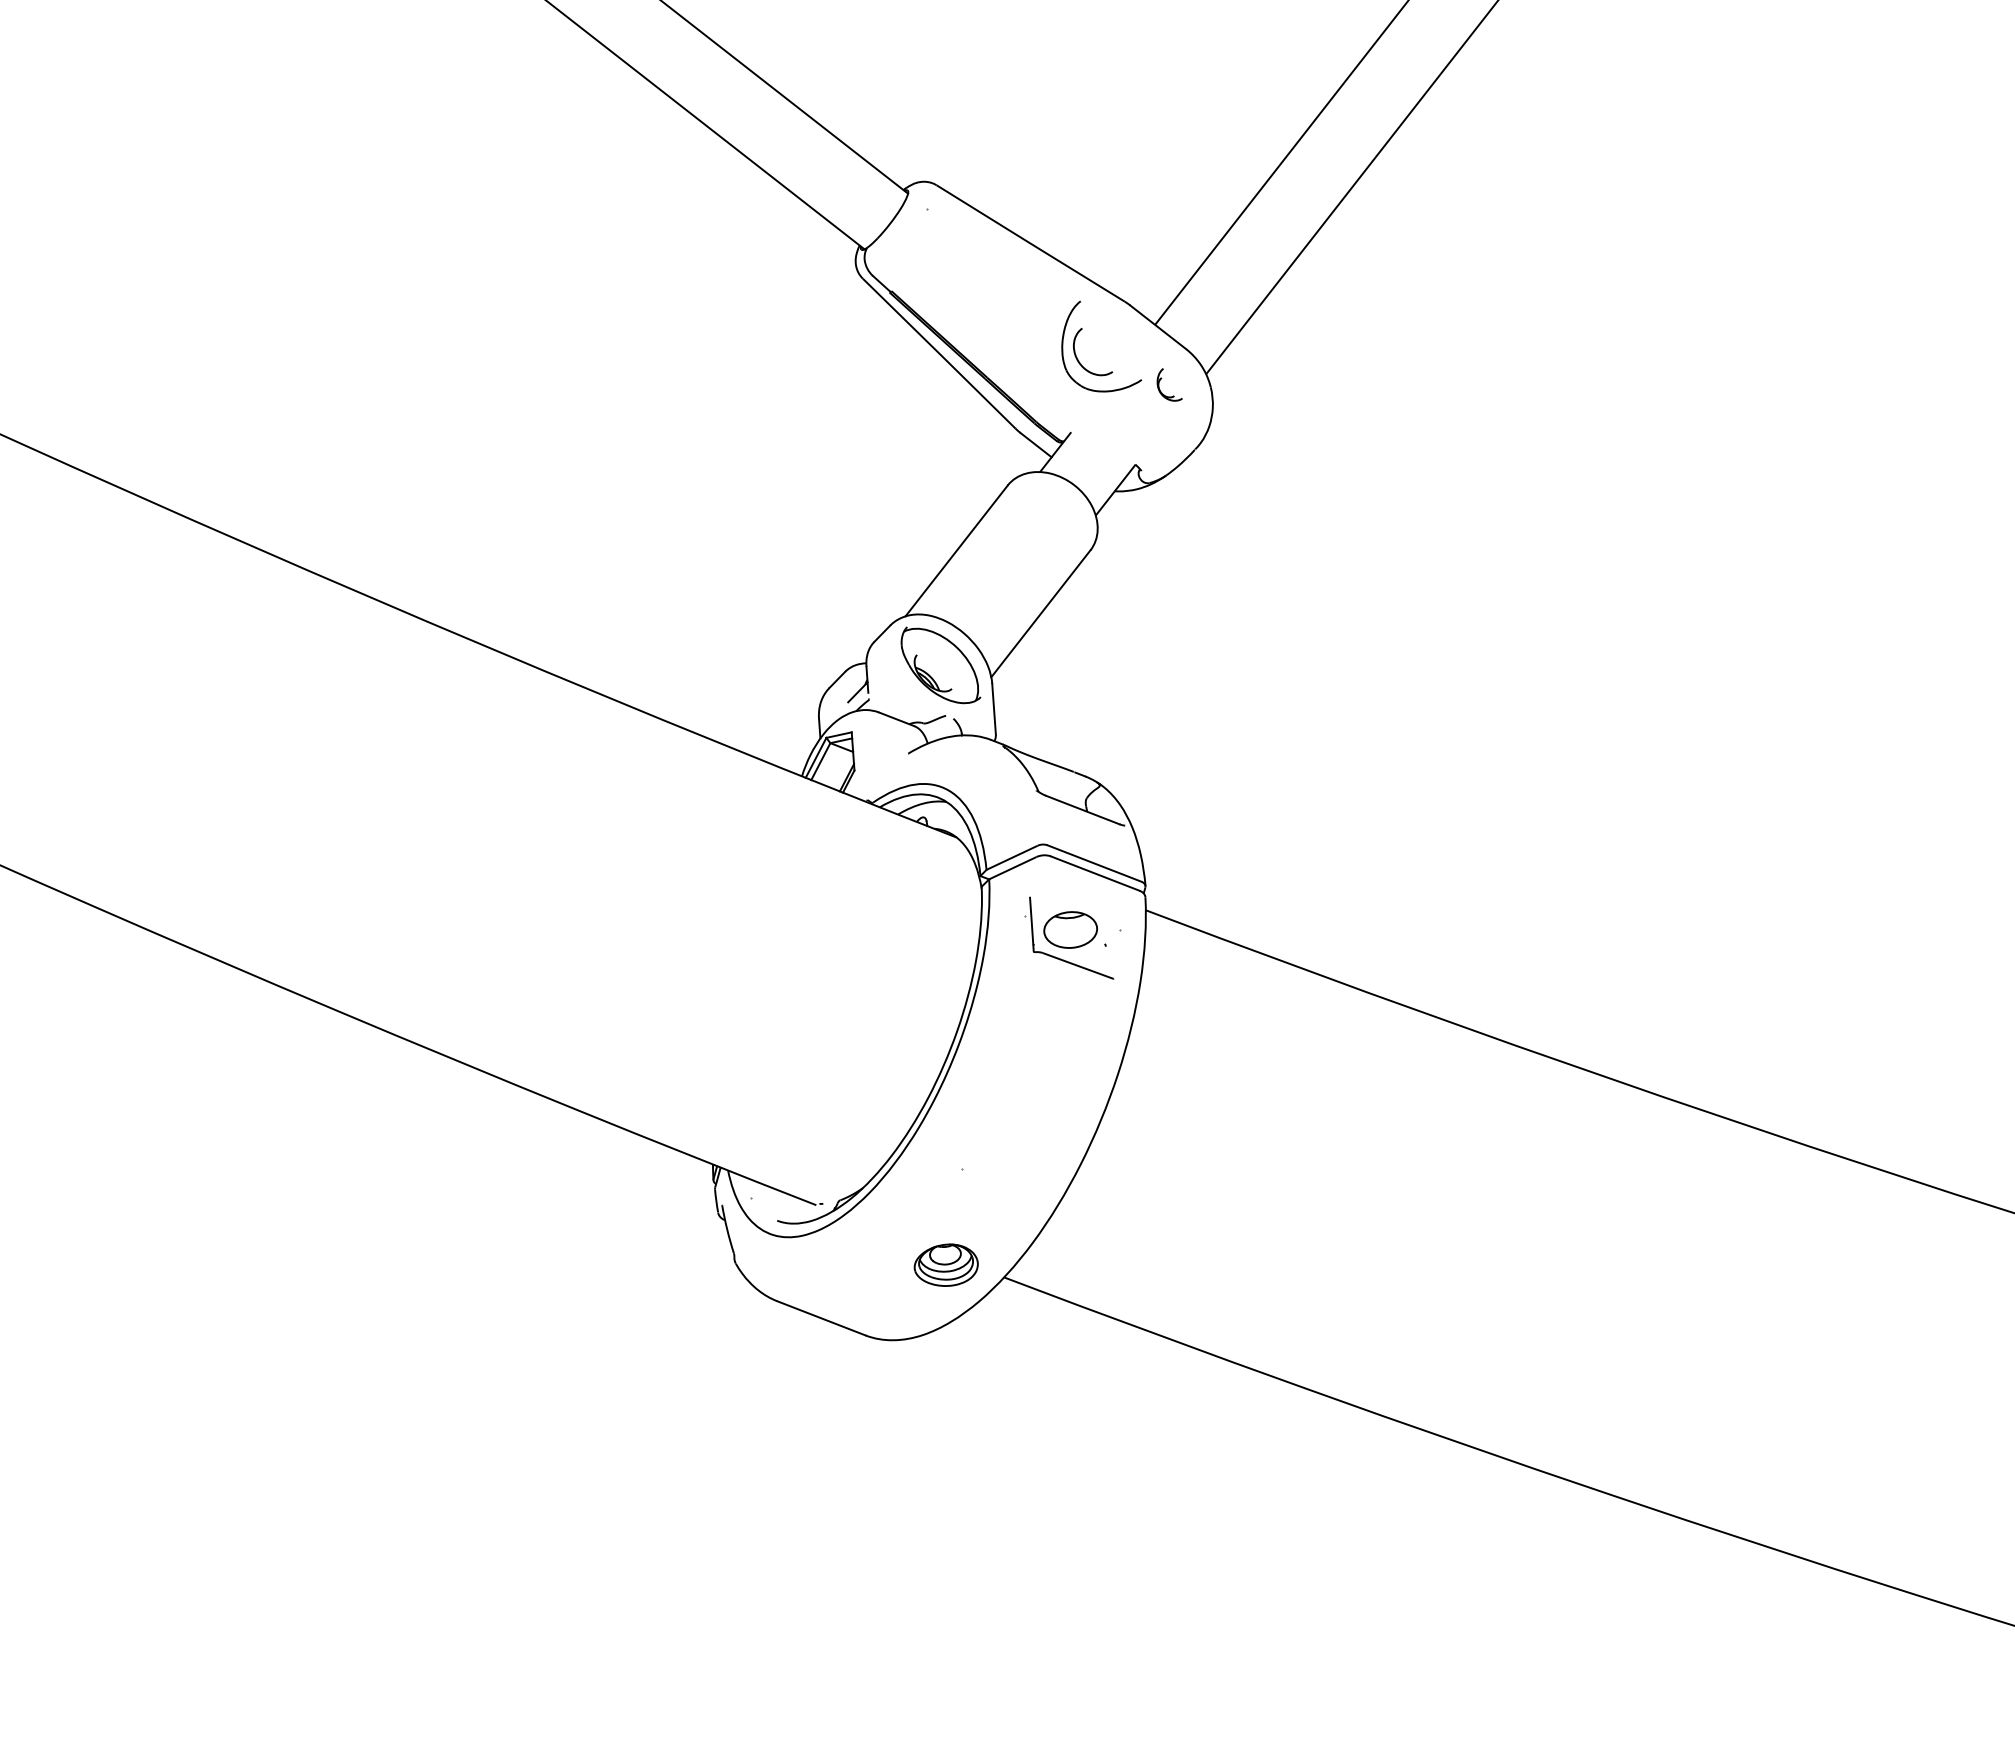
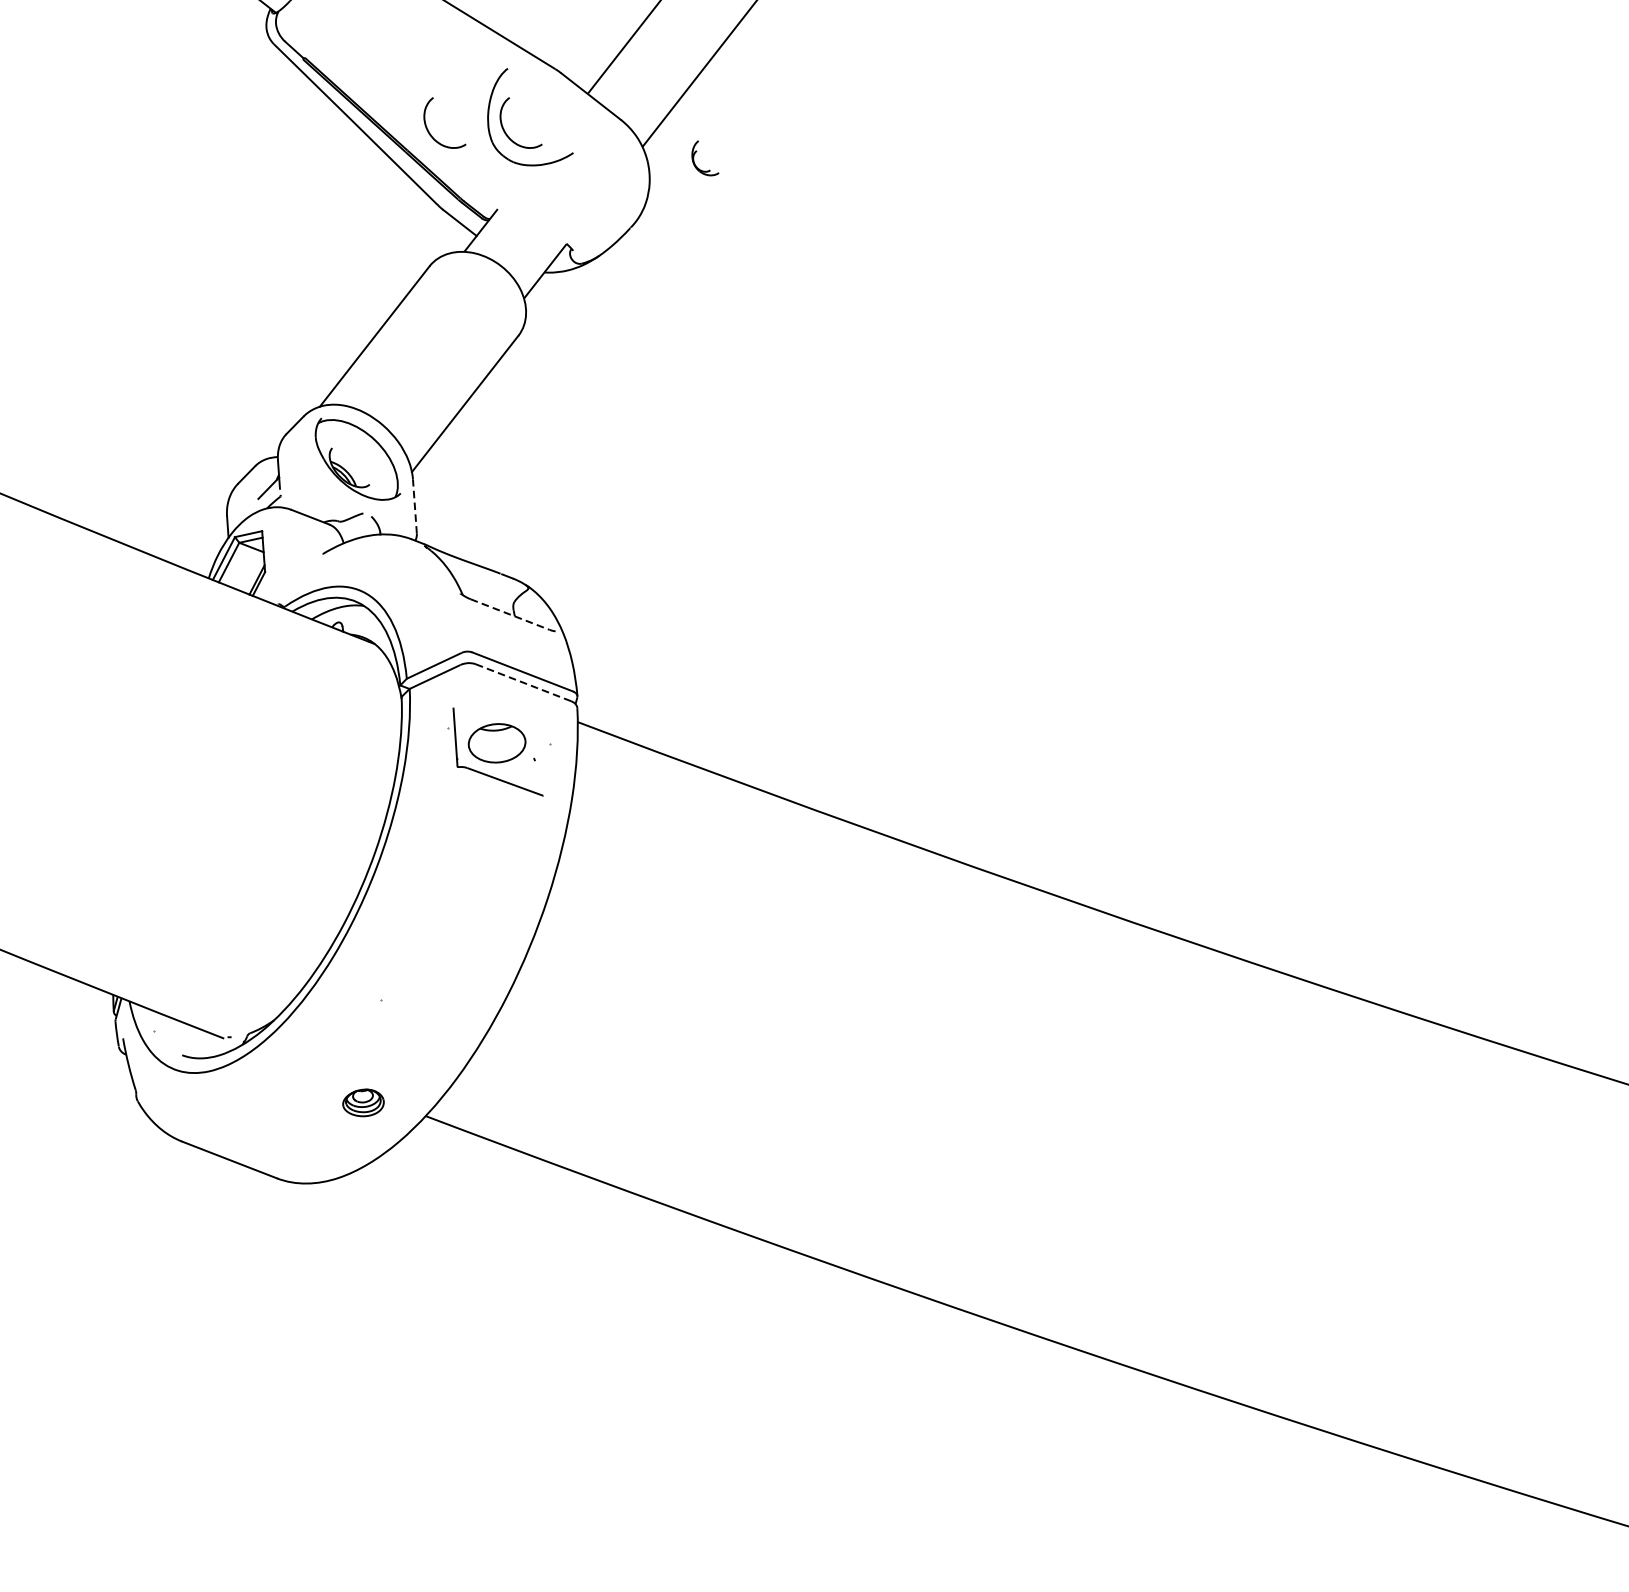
curve: (1007, 359) -> (429, 131), added
part: (1162, 378) -> (697, 151), moved
line: (994, 708) -> (415, 505), solid -> dashed
line: (1083, 810) -> (510, 615), solid -> dashed
line: (1094, 873) -> (522, 682), solid -> dashed
part: (945, 1264) -> (362, 1102), size x0.6

